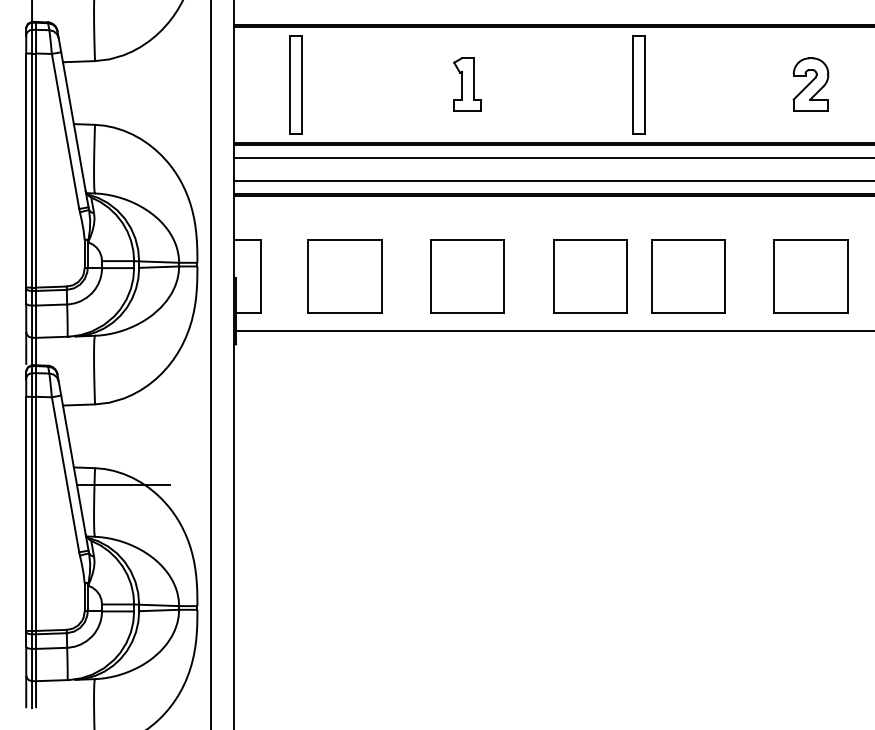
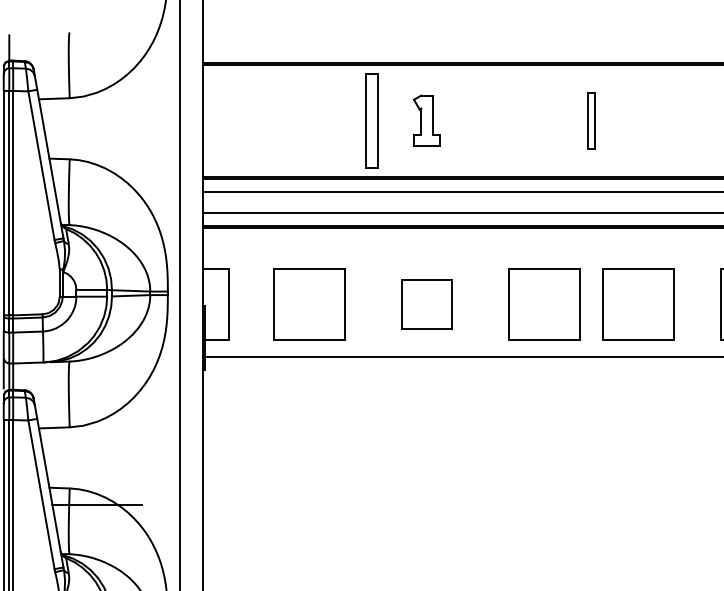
part: (295, 84) -> (371, 120), moved
part: (638, 84) -> (590, 120), size x0.6
part: (467, 276) -> (426, 304), size x0.7

